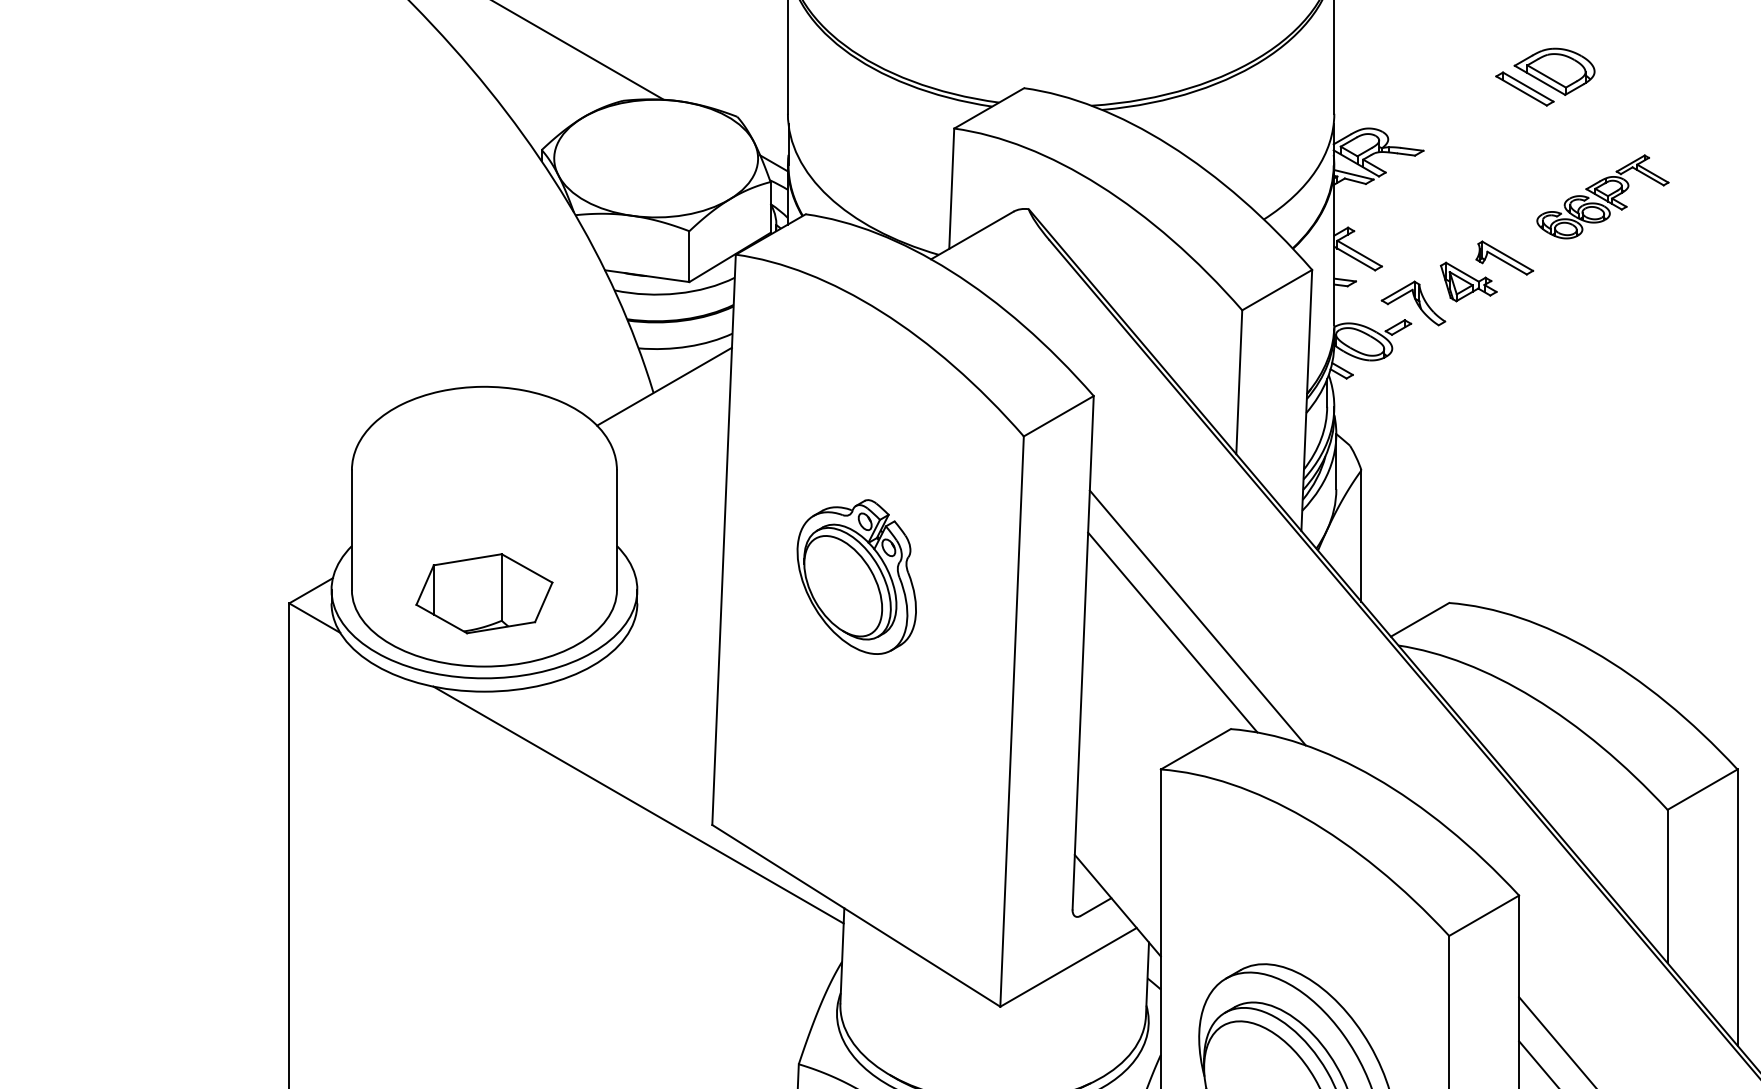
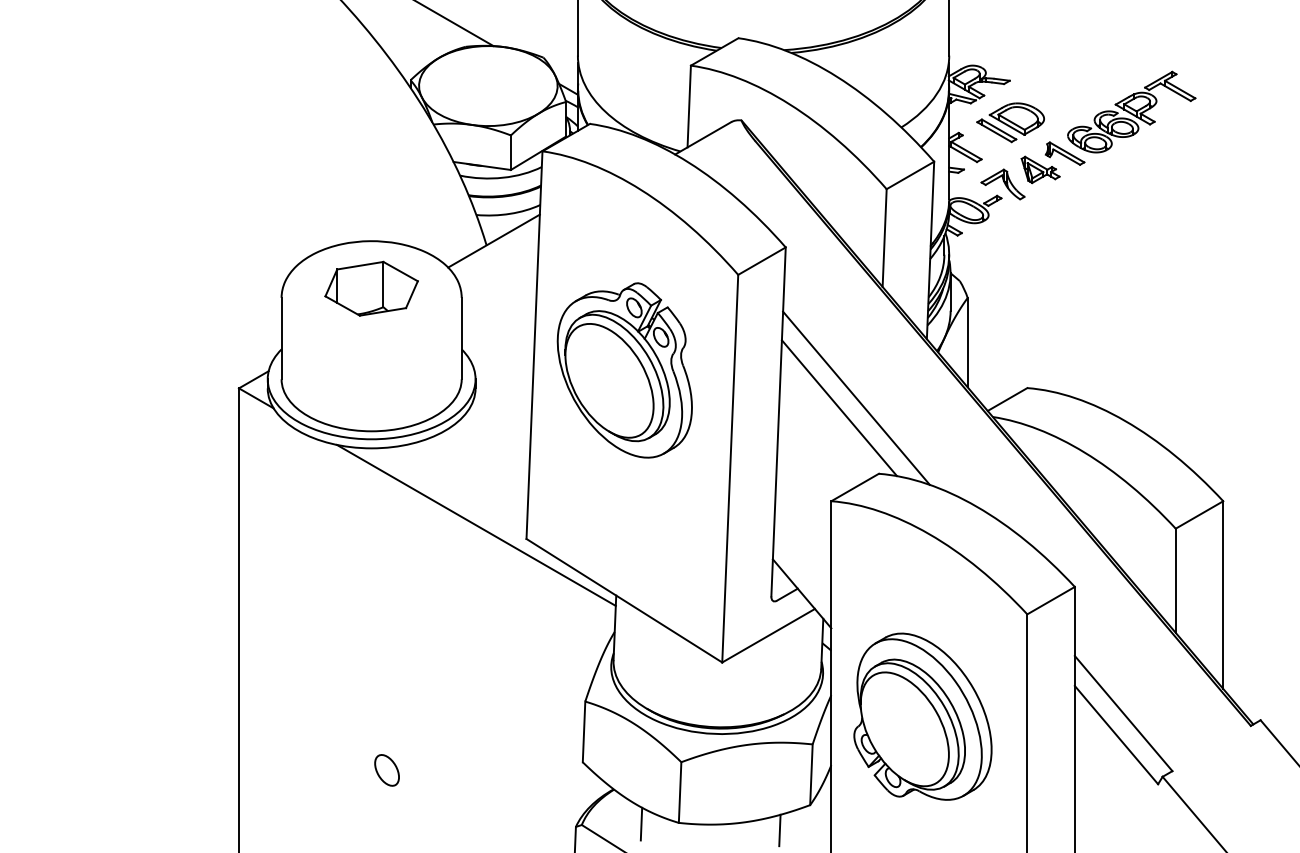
part: (1545, 76) -> (1010, 122), moved
part: (1602, 196) -> (1131, 111), size x1.43
part: (856, 577) -> (624, 370), size x1.67
part: (484, 593) -> (371, 288), moved

